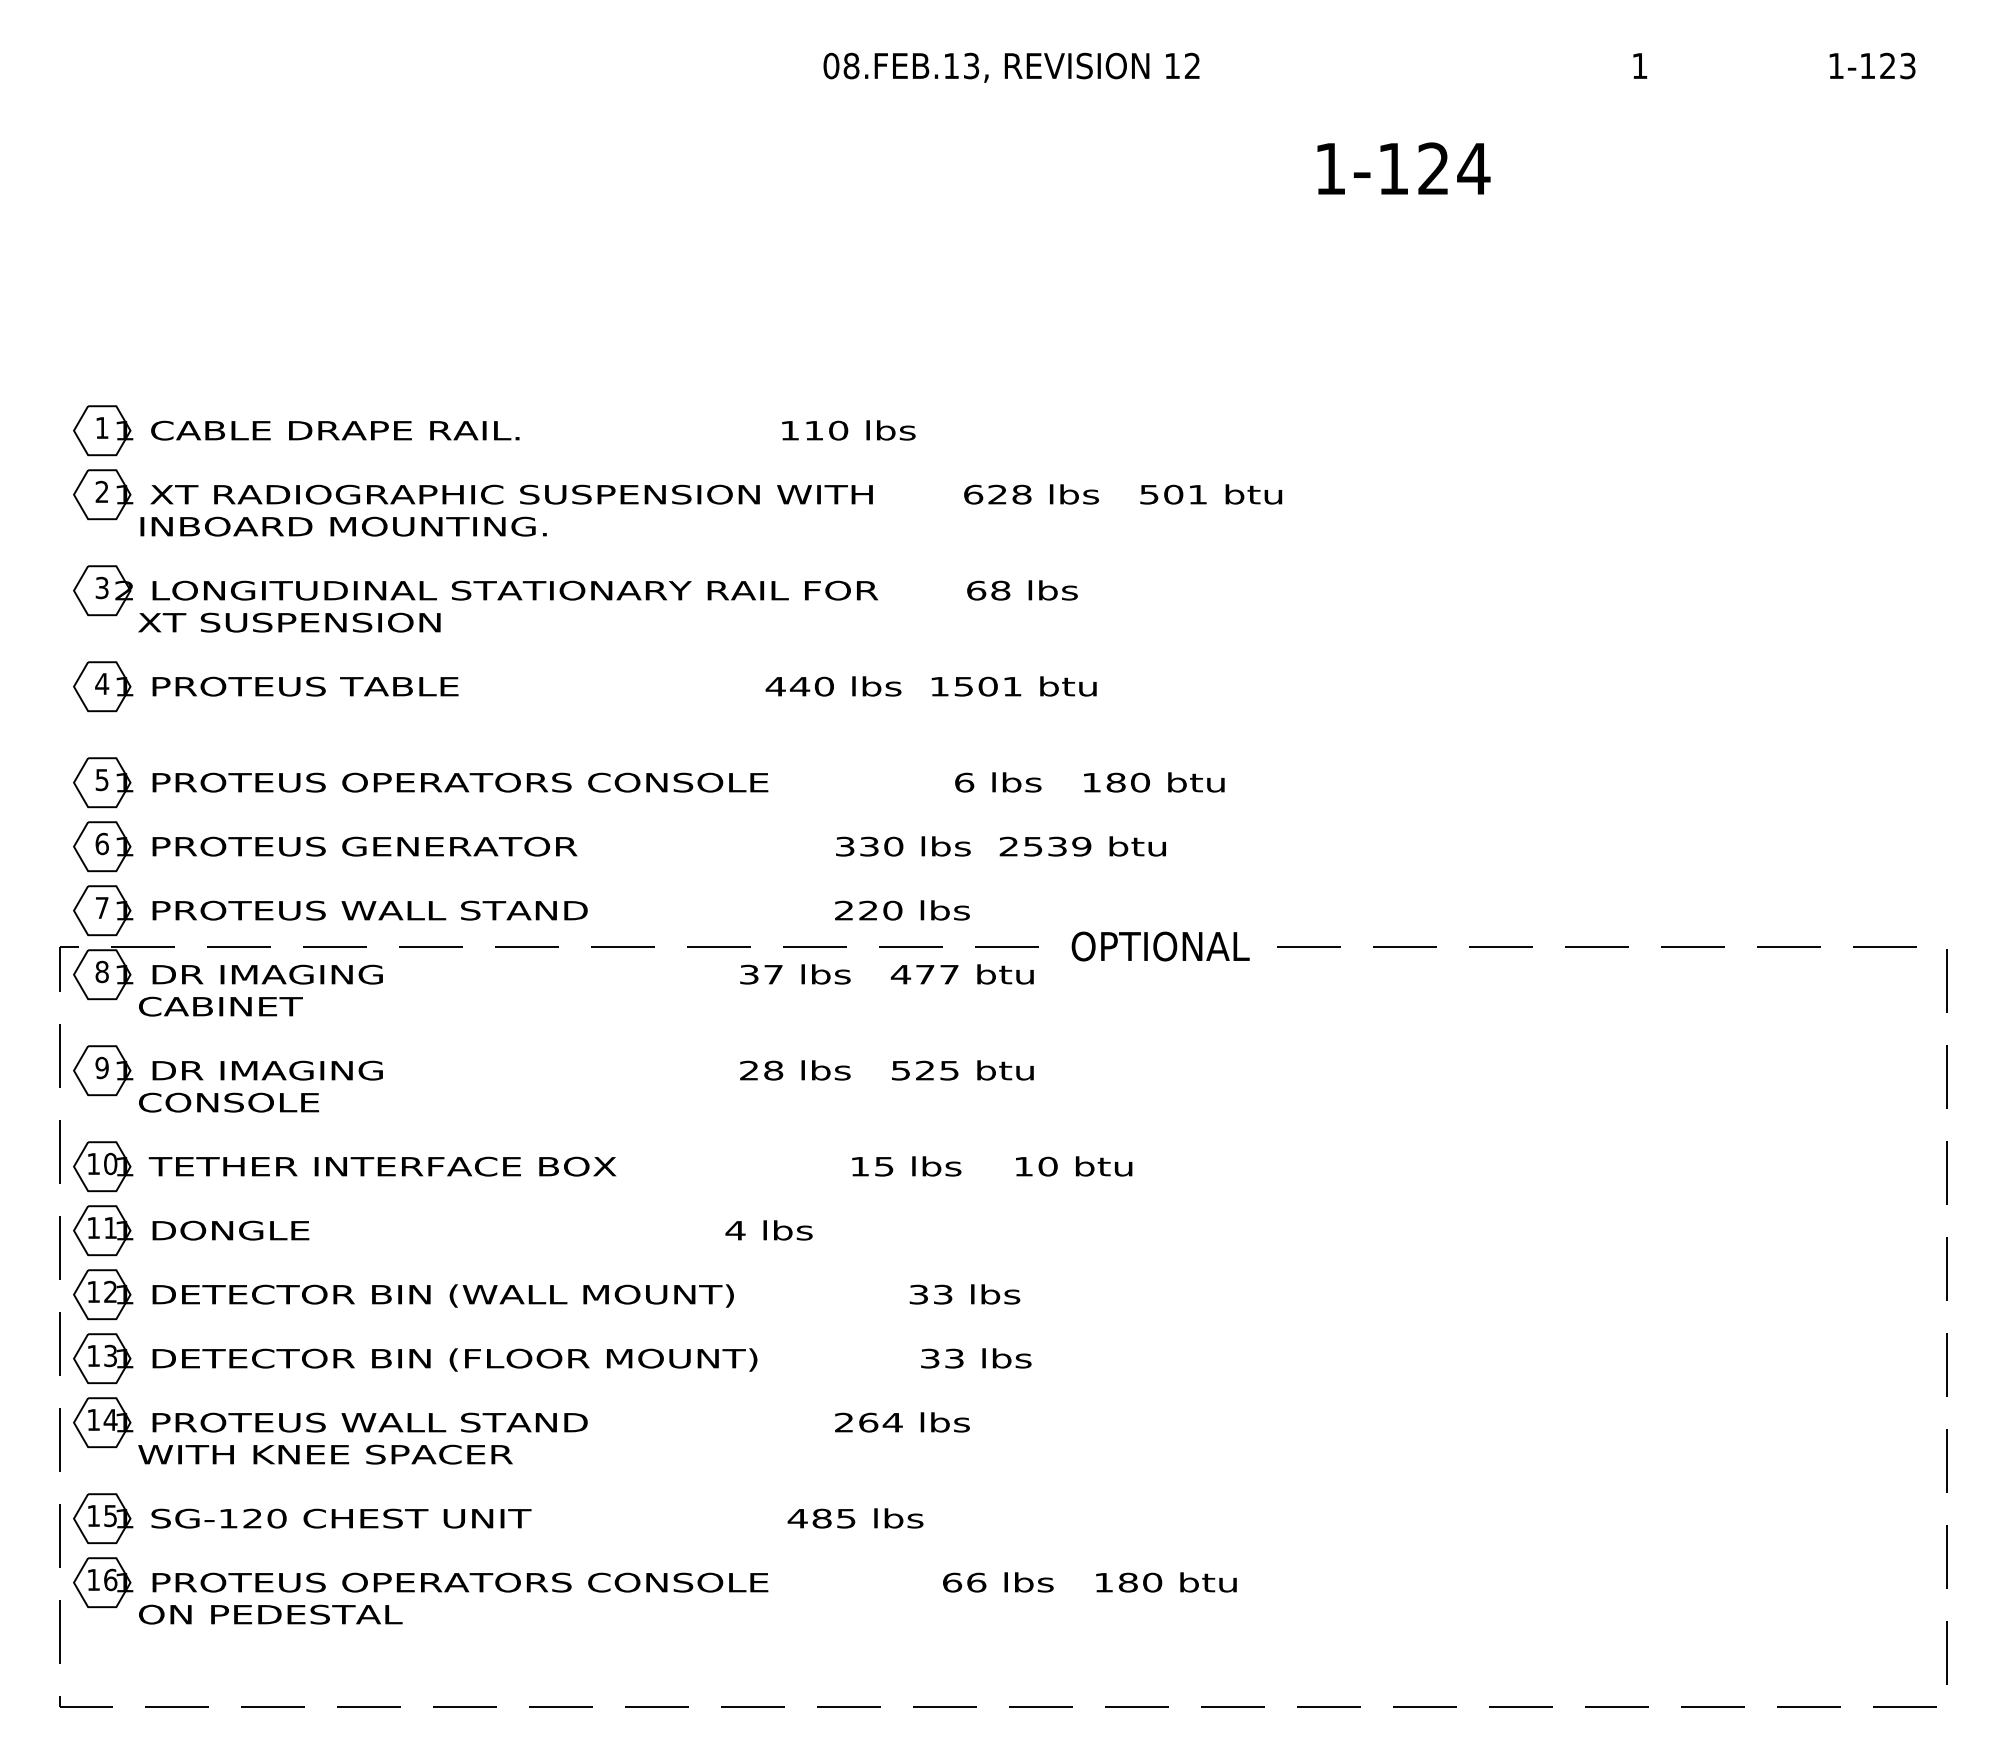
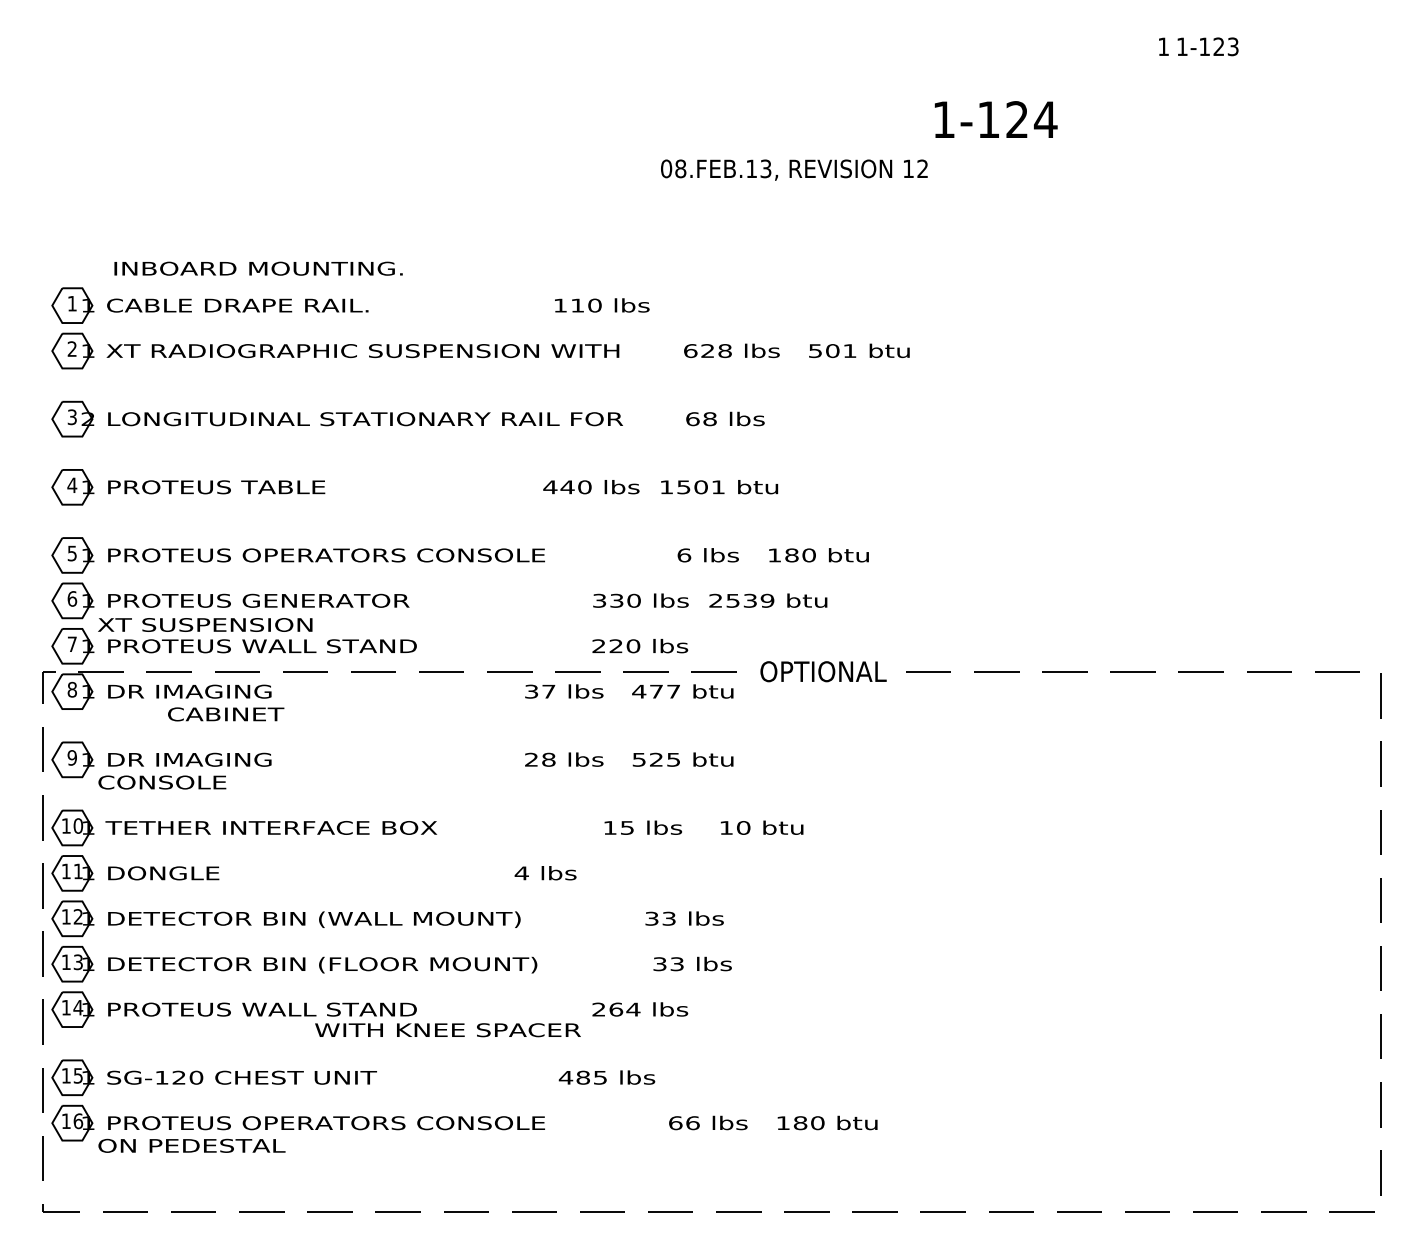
text: (1872, 65) -> (1208, 46), moved
text: (1011, 67) -> (794, 169), moved
text: (343, 526) -> (258, 268), moved
text: (289, 622) -> (205, 624), moved
text: (220, 1006) -> (225, 714), moved
text: (325, 1454) -> (447, 1030), moved

